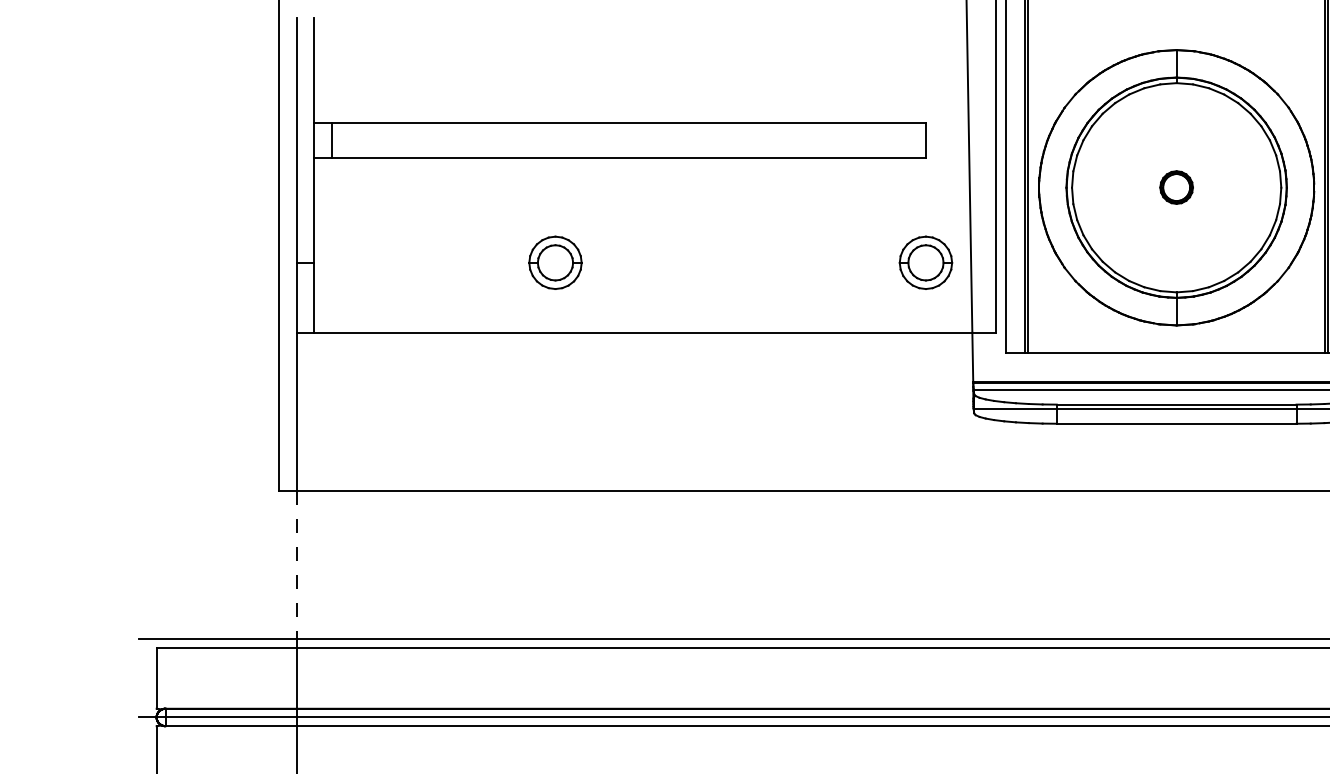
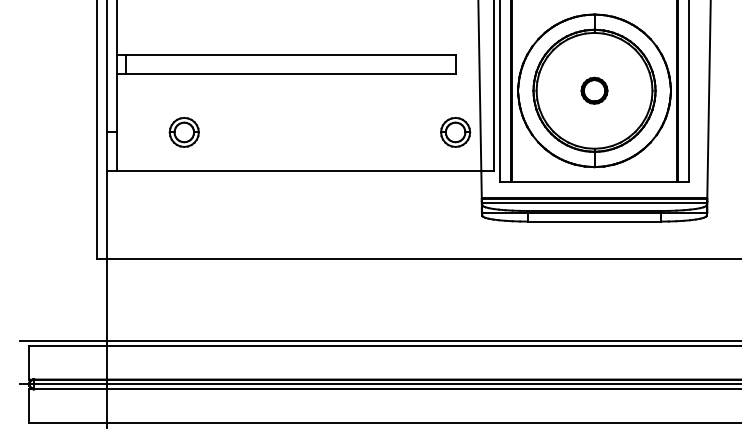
part: (1176, 187) -> (594, 90), size x1.43
part: (553, 262) -> (183, 132), moved
line: (295, 564) -> (106, 299), dashed -> solid

